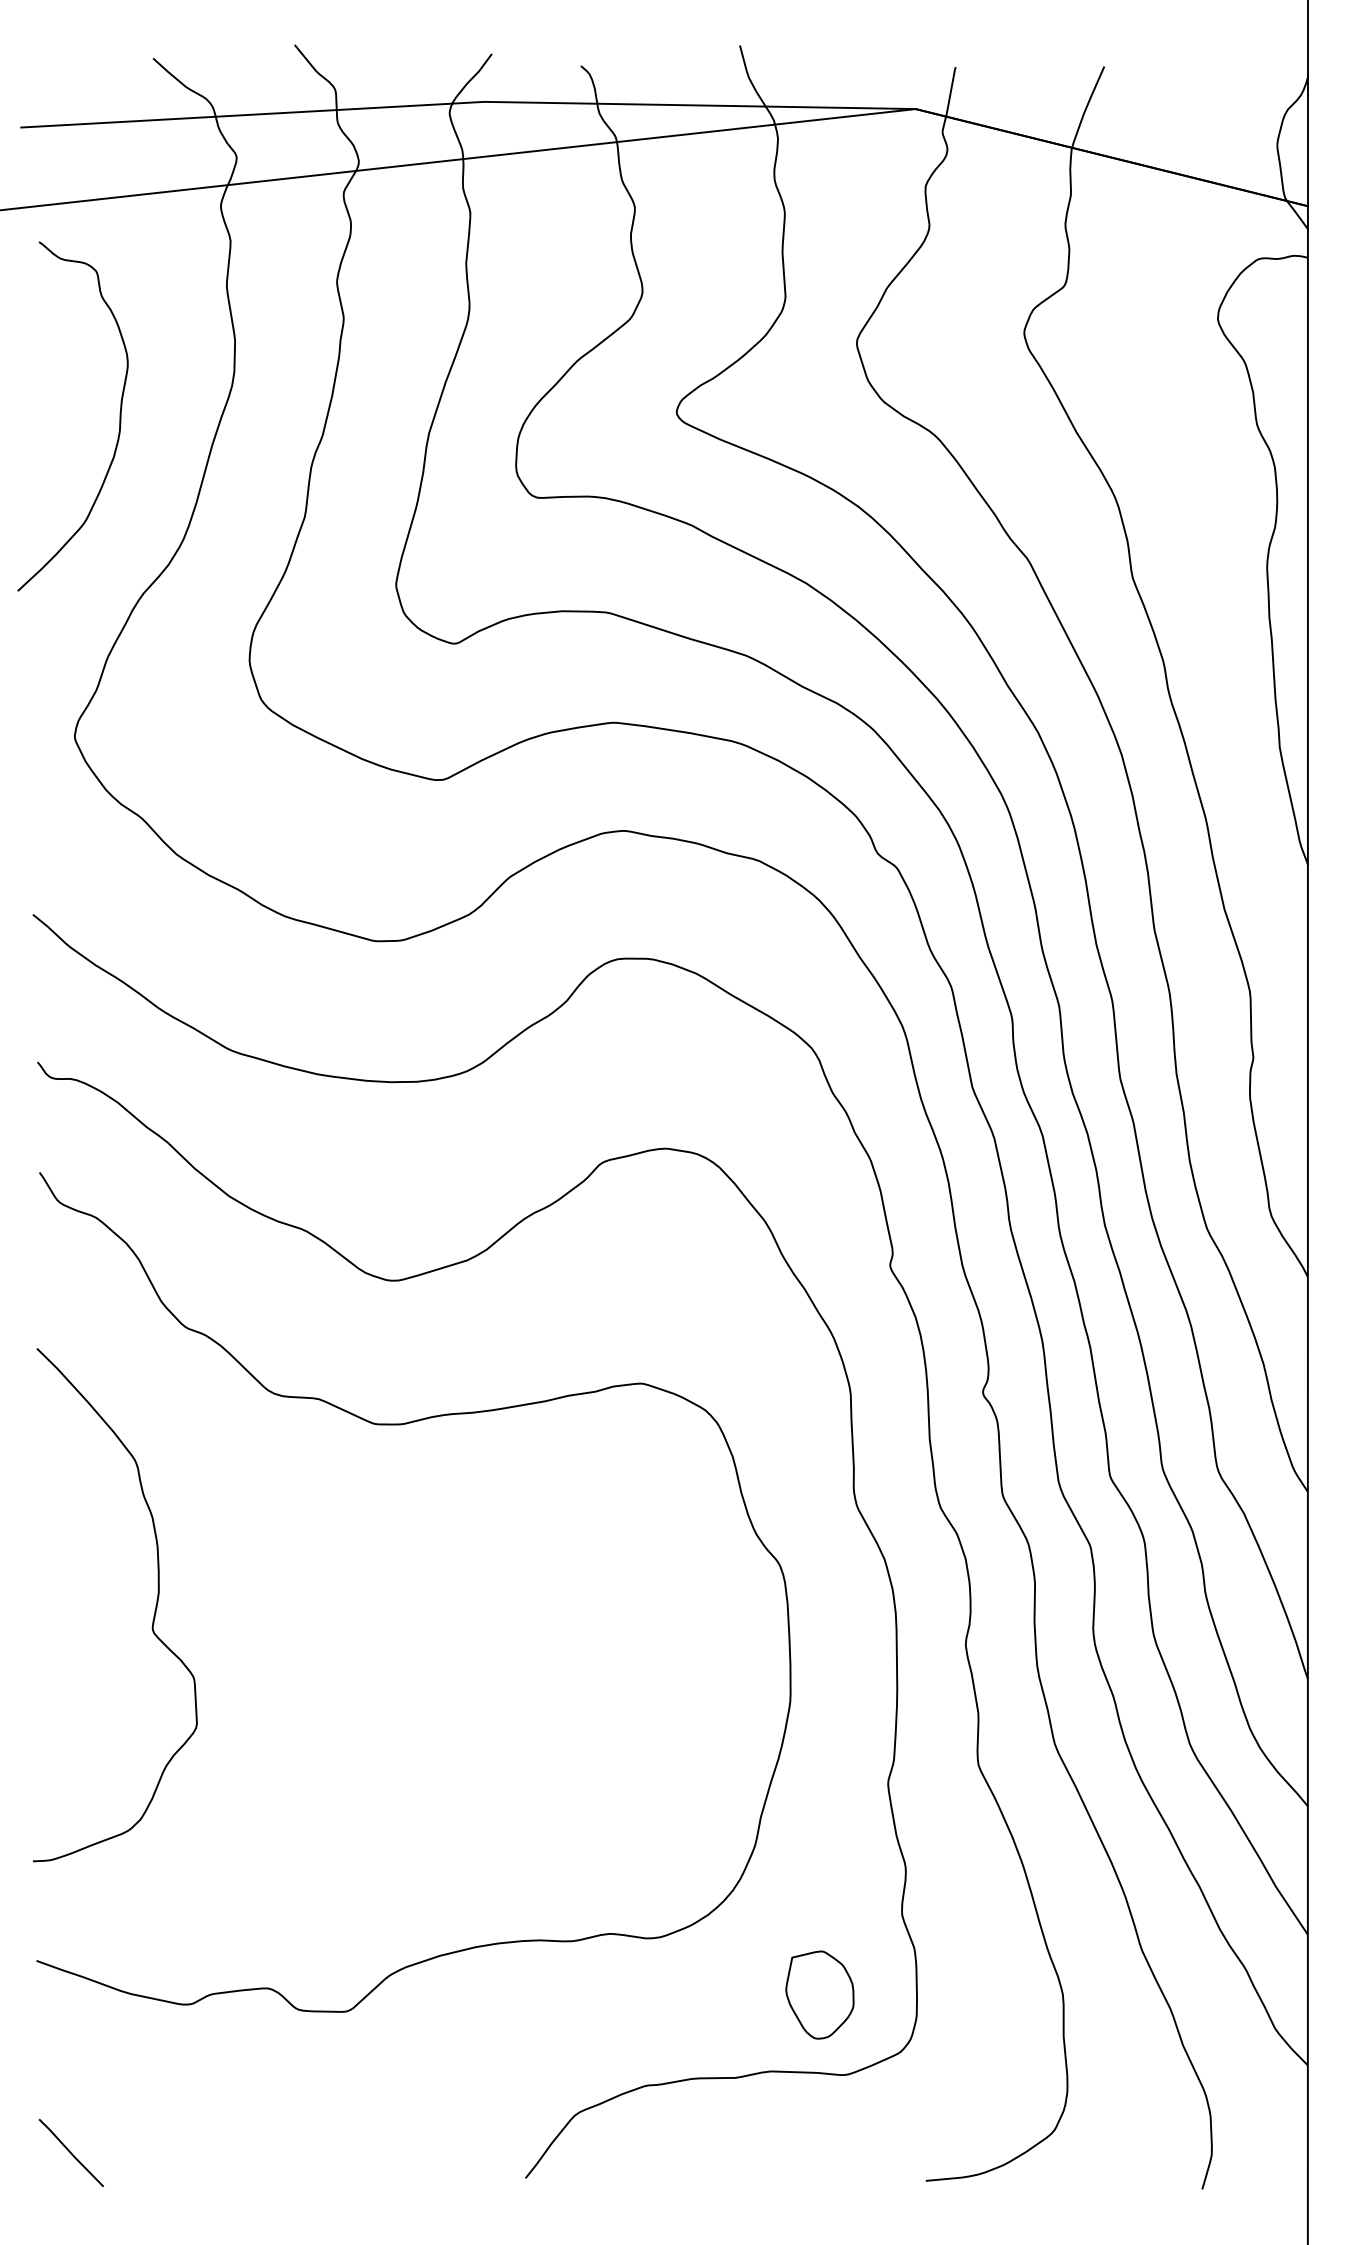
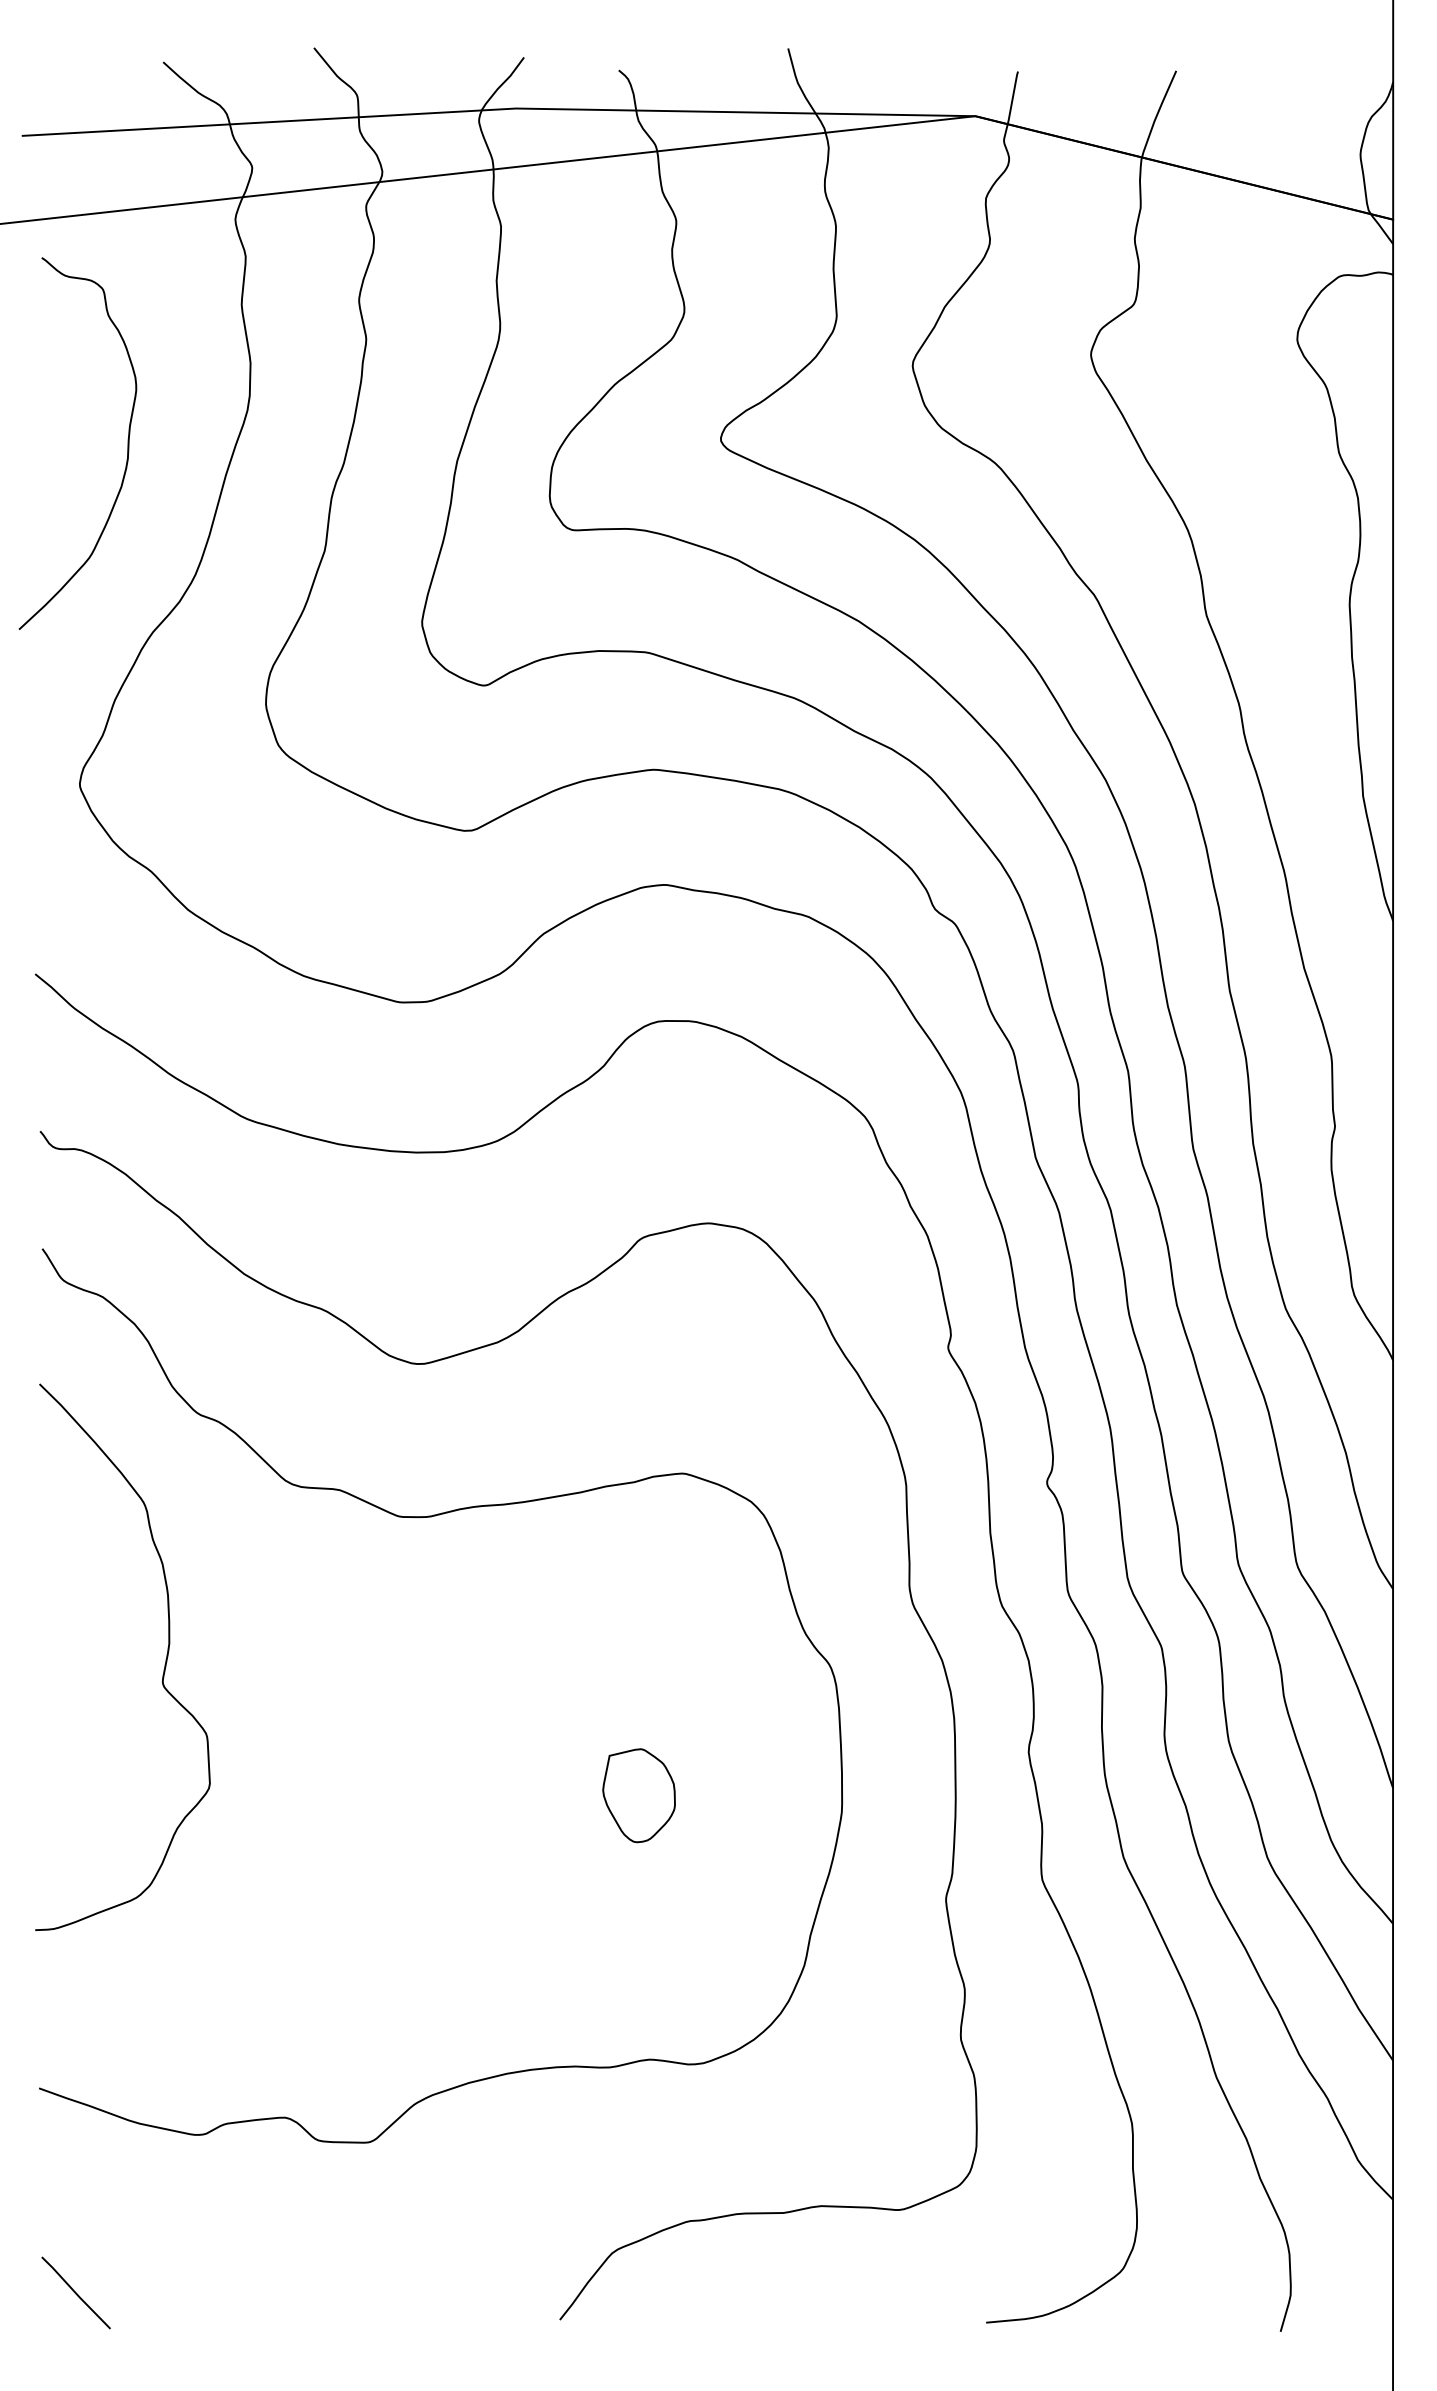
curve: (153, 1615) -> (163, 1668), moved
part: (819, 1994) -> (638, 1795), moved

